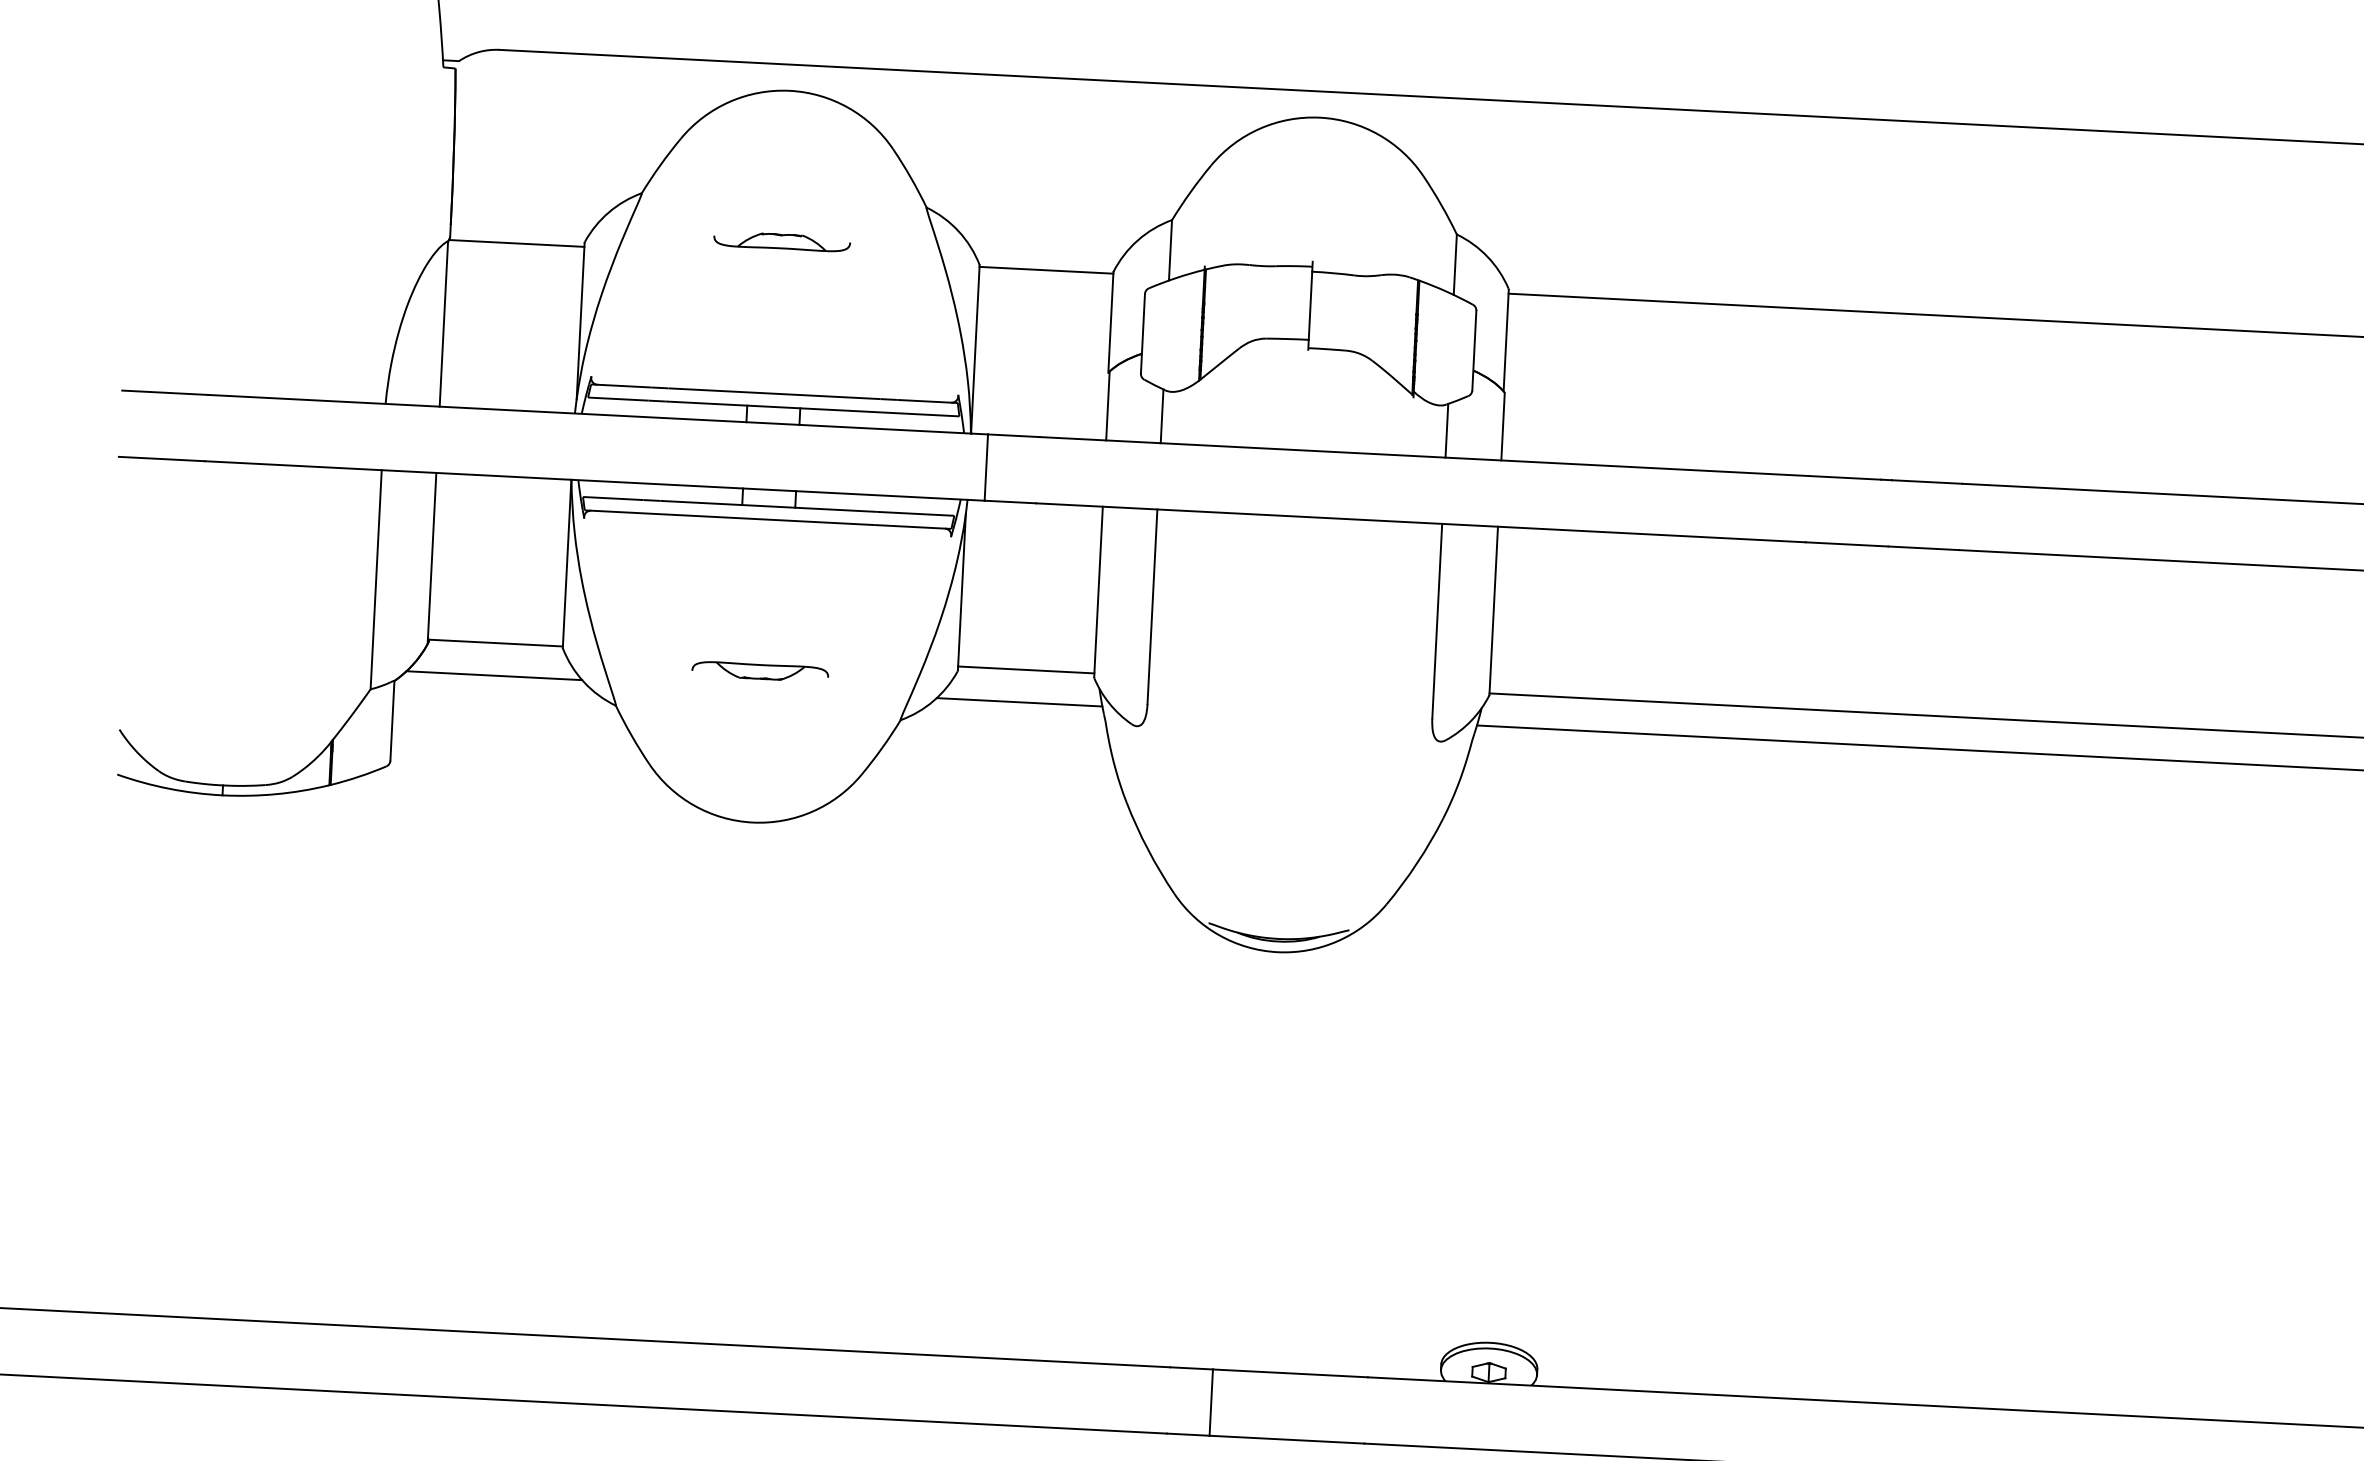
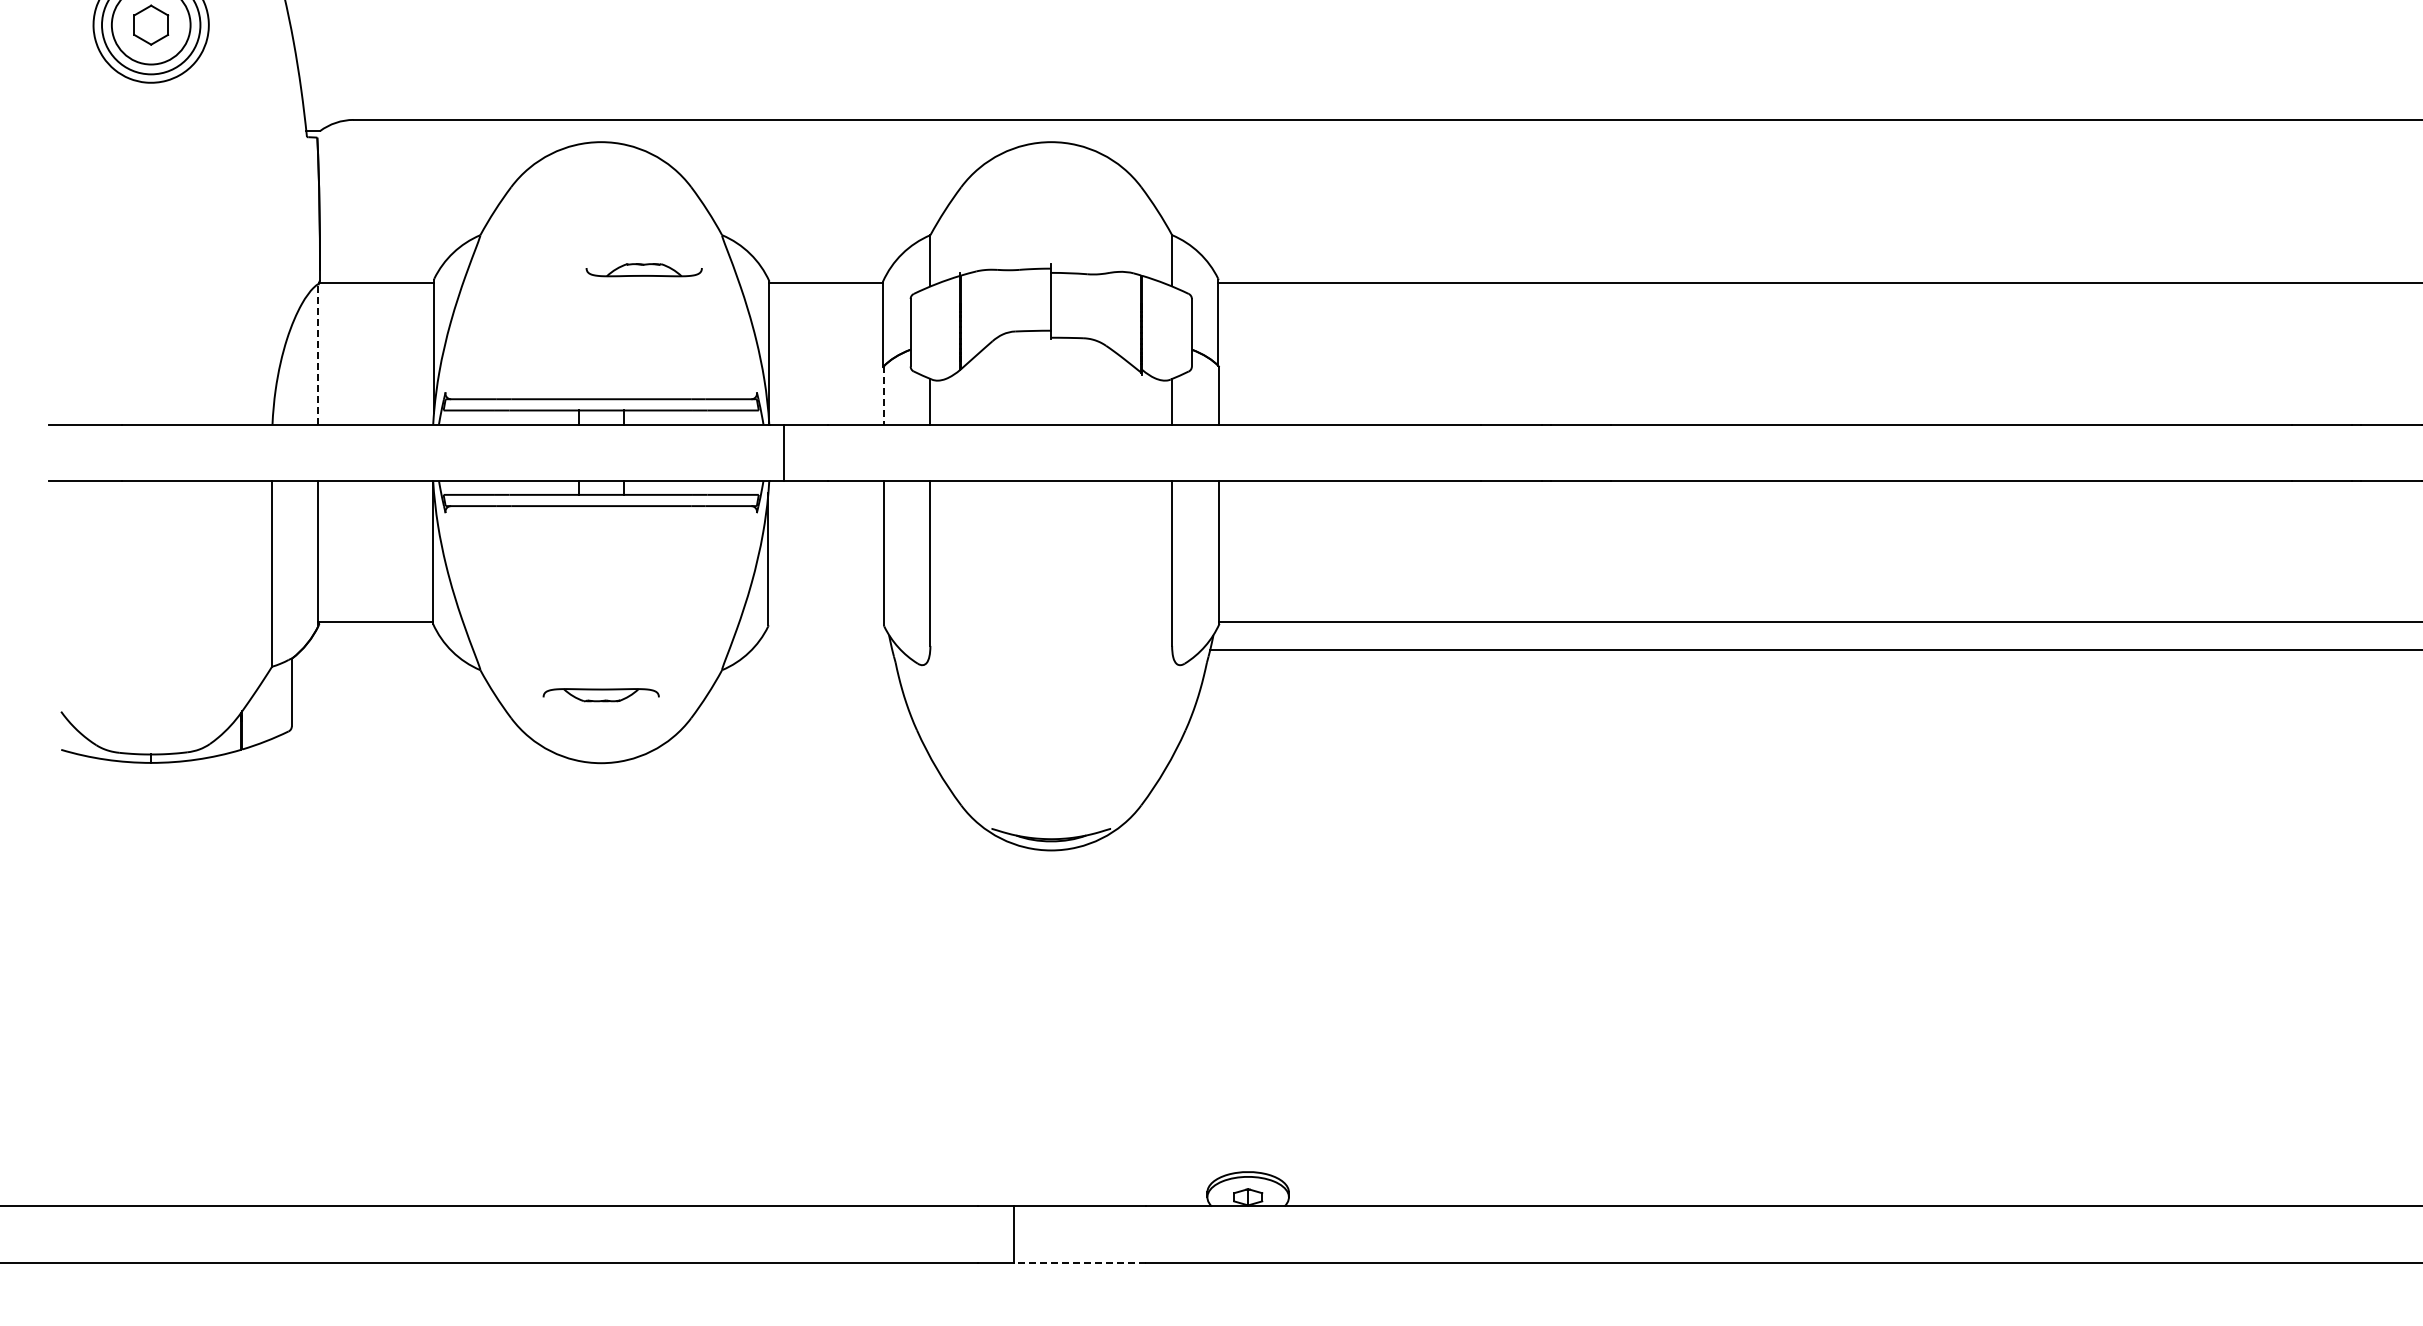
part: (781, 242) -> (643, 270), moved
line: (443, 324) -> (318, 354), solid -> dashed
line: (1108, 406) -> (884, 395), solid -> dashed
line: (1026, 670) -> (826, 622), removed
part: (759, 672) -> (600, 695), moved
line: (493, 675) -> (375, 649), removed
line: (1019, 701) -> (821, 649), removed
line: (1287, 1439) -> (1080, 1262), solid -> dashed

